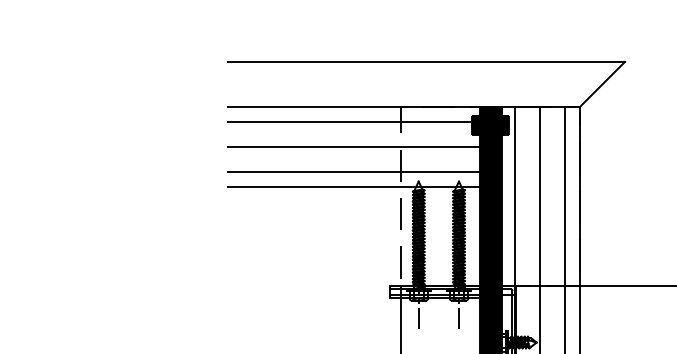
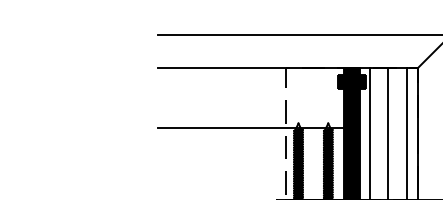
line: (363, 121) -> (257, 79), removed
line: (363, 146) -> (257, 97), removed
line: (363, 171) -> (257, 116), removed

